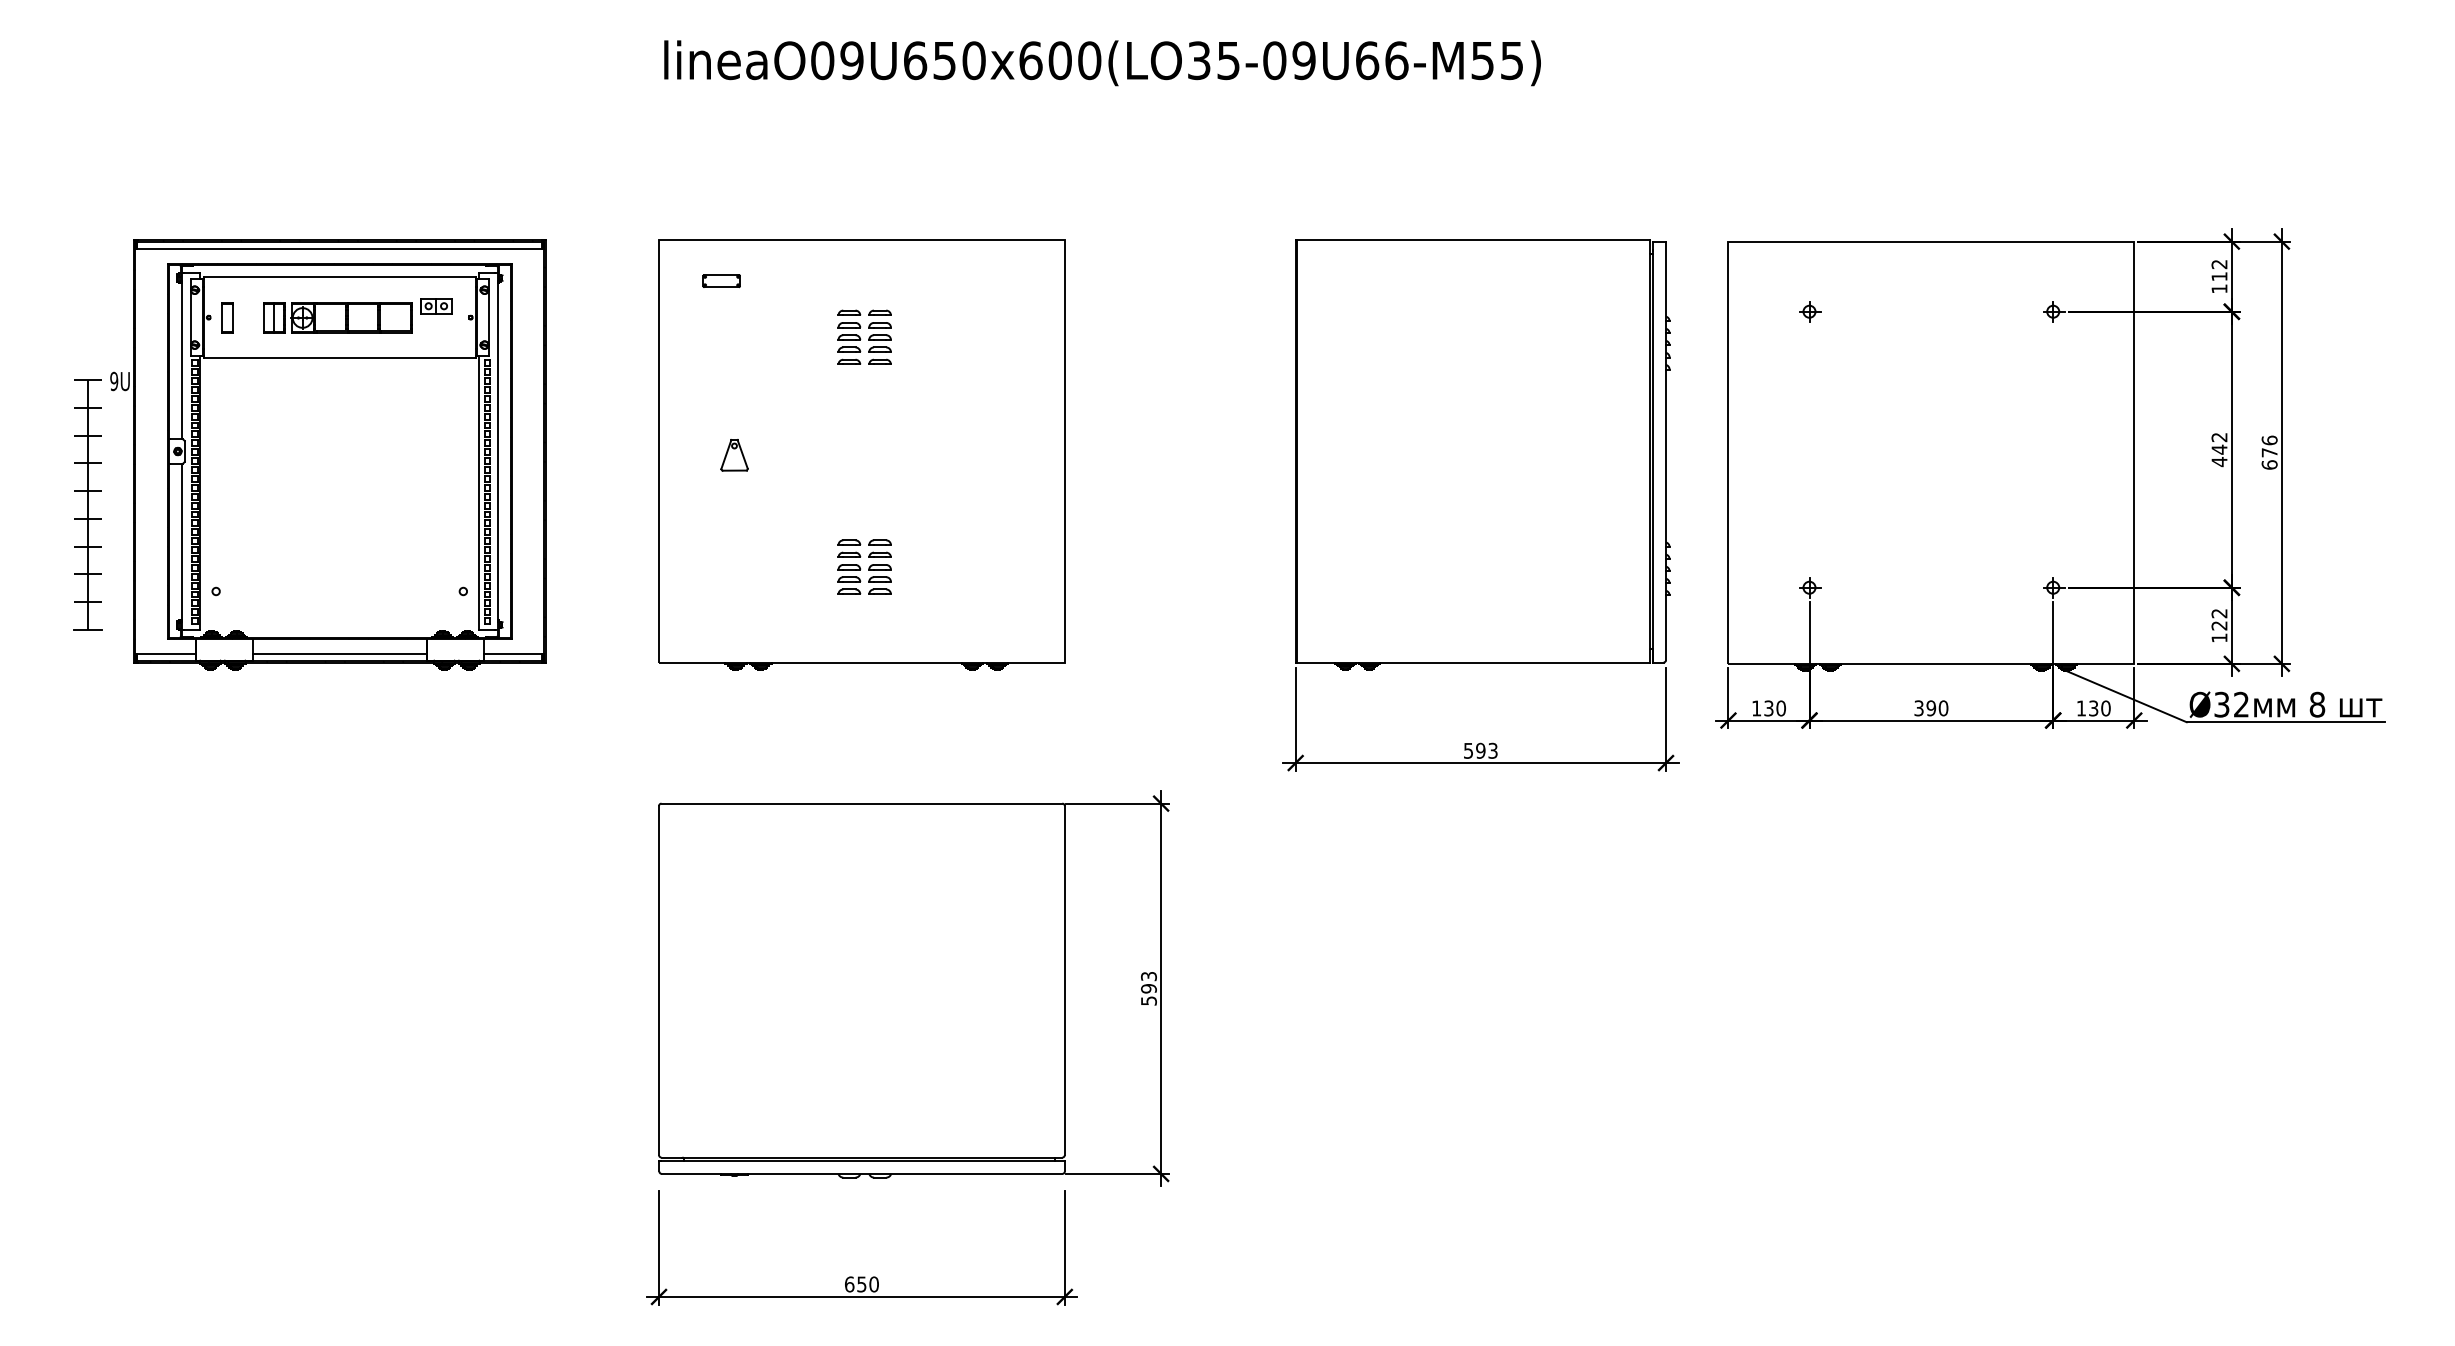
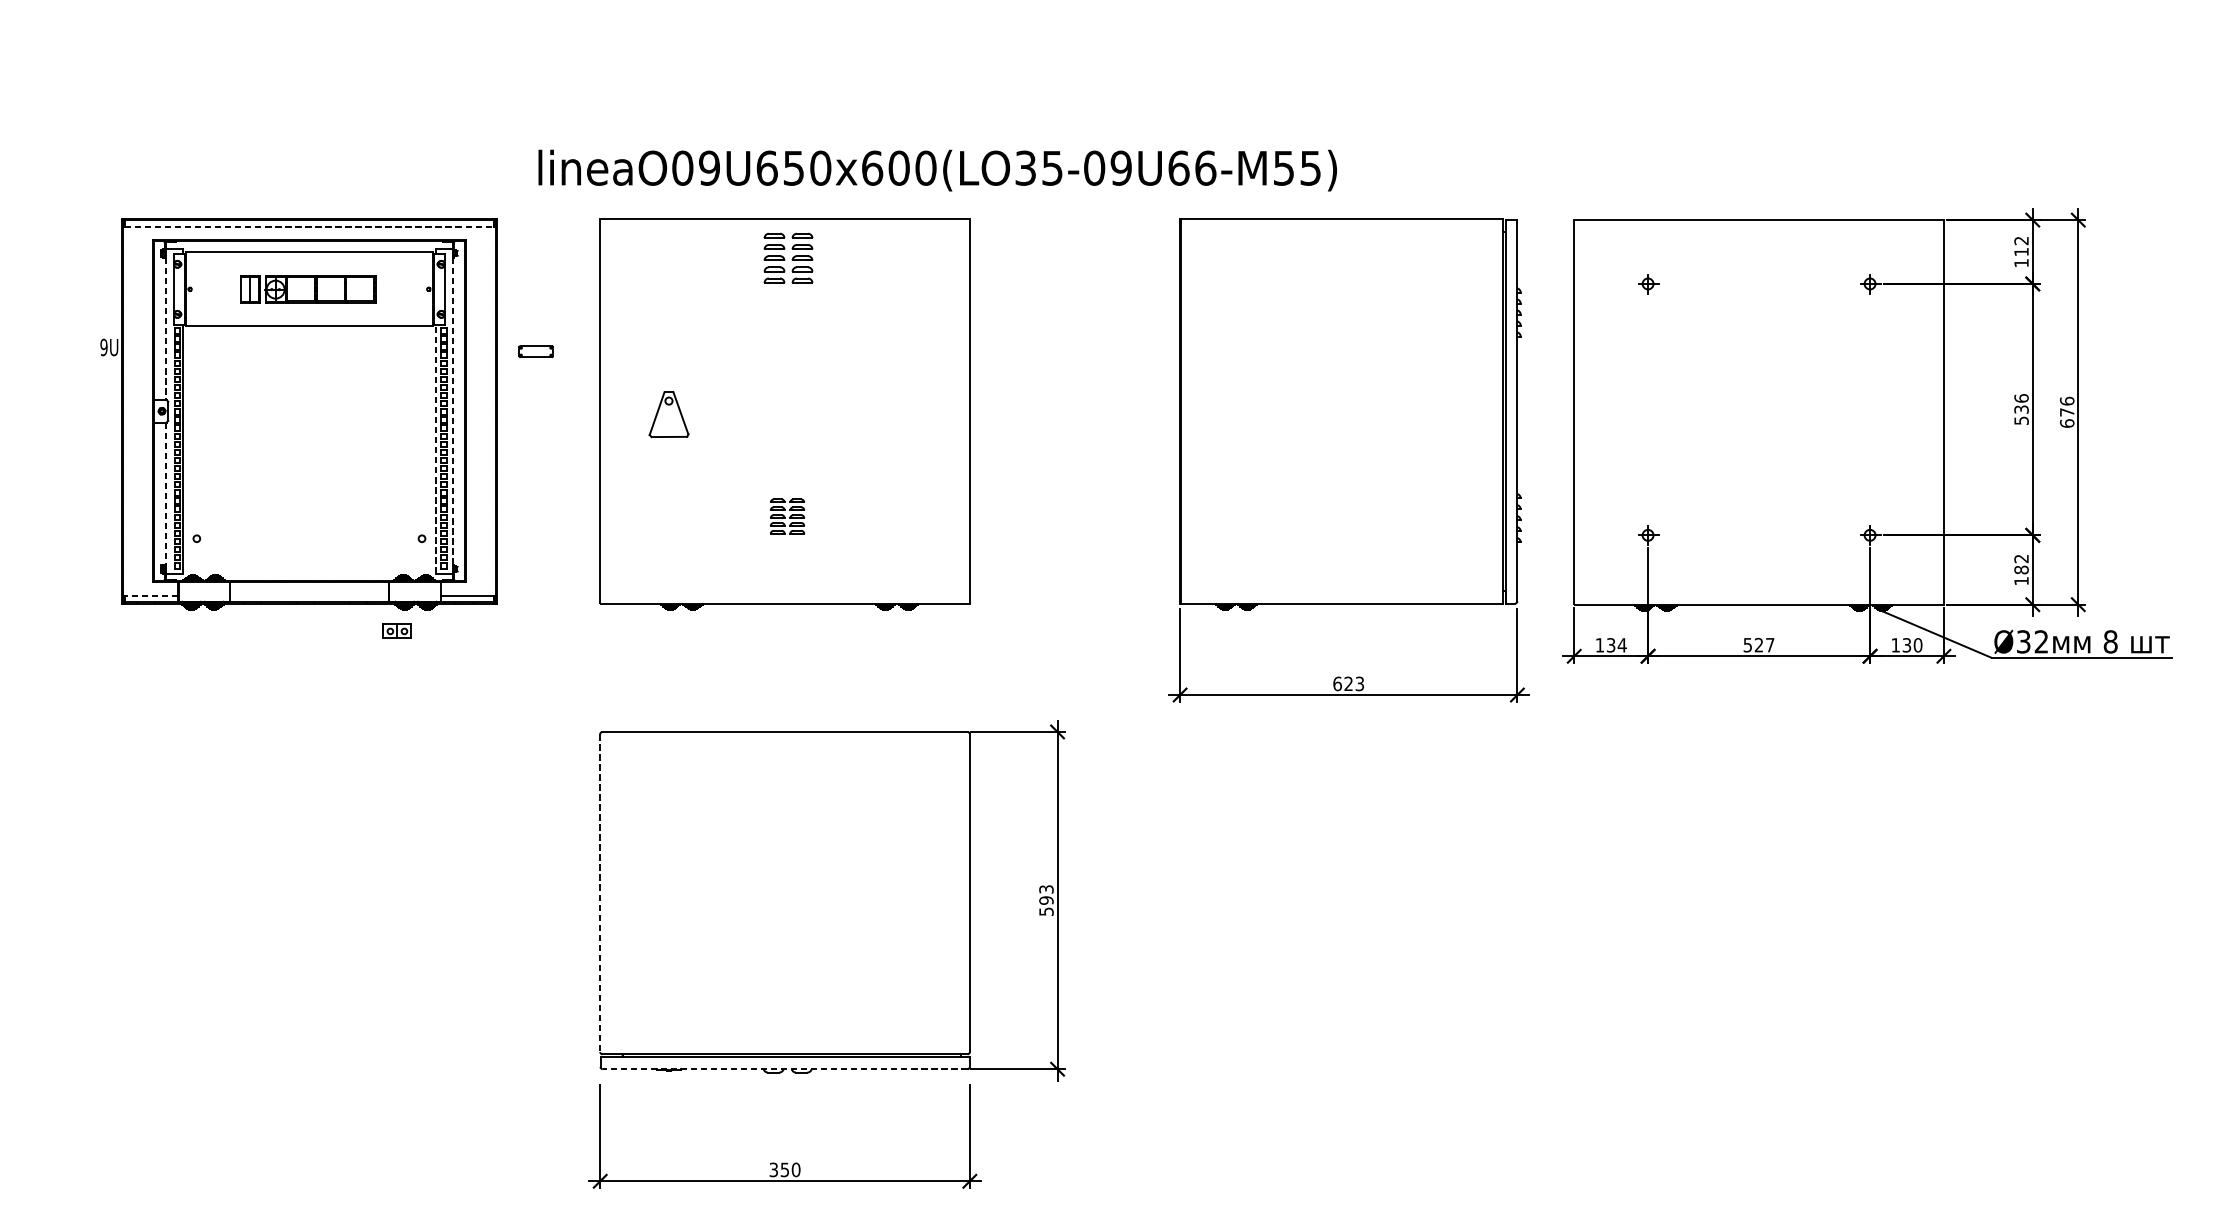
text: (1102, 63) -> (937, 170), moved
line: (339, 249) -> (309, 227), solid -> dashed
part: (721, 281) -> (535, 352), moved
part: (436, 306) -> (397, 631), moved
part: (227, 317) -> (207, 289), removed
part: (864, 336) -> (788, 257), moved
line: (181, 361) -> (165, 329), solid -> dashed
text: (2219, 449) -> (2021, 409), 442 -> 536
line: (497, 451) -> (453, 411), solid -> dashed
part: (734, 455) -> (668, 414), size x1.6
line: (479, 493) -> (436, 449), solid -> dashed
part: (87, 504) -> (79, 459), removed
line: (181, 541) -> (165, 493), solid -> dashed
part: (864, 566) -> (787, 515), size x0.7
text: (2219, 625) -> (2021, 569), 122 -> 182
line: (165, 653) -> (150, 595), solid -> dashed
line: (339, 653) -> (309, 595), removed
text: (1781, 708) -> (1622, 645), 130 -> 134
text: (1931, 708) -> (1759, 645), 390 -> 527
text: (1474, 750) -> (1342, 683), 593 -> 623
line: (659, 980) -> (600, 893), solid -> dashed
line: (861, 1173) -> (784, 1068), solid -> dashed
text: (849, 1284) -> (773, 1169), 650 -> 350

